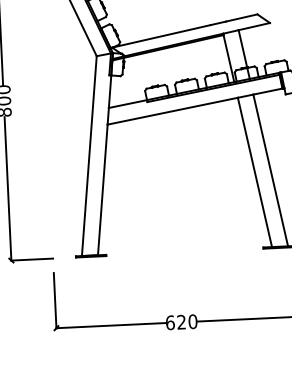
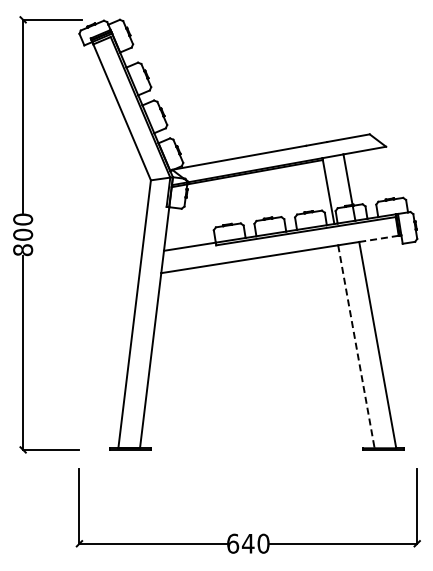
line: (267, 91) -> (378, 238), solid -> dashed
line: (255, 172) -> (356, 347), solid -> dashed
text: (181, 322) -> (247, 543), 620 -> 640

